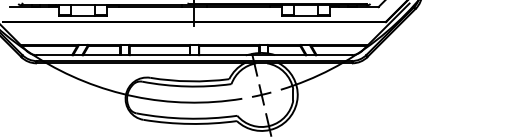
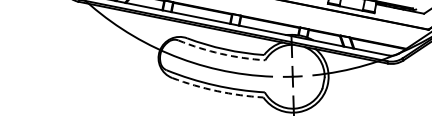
arc: (186, 86) -> (220, 53), solid -> dashed
arc: (190, 123) -> (217, 90), solid -> dashed

